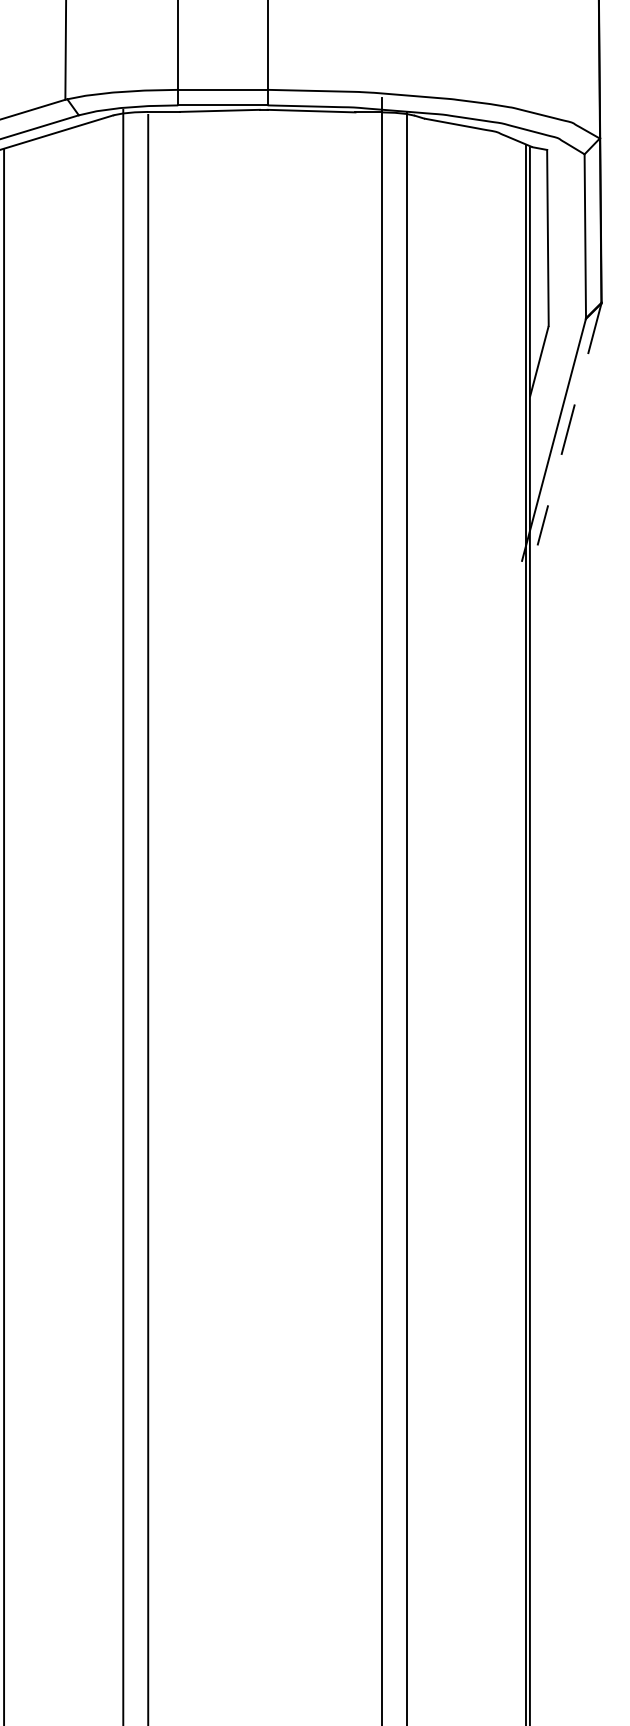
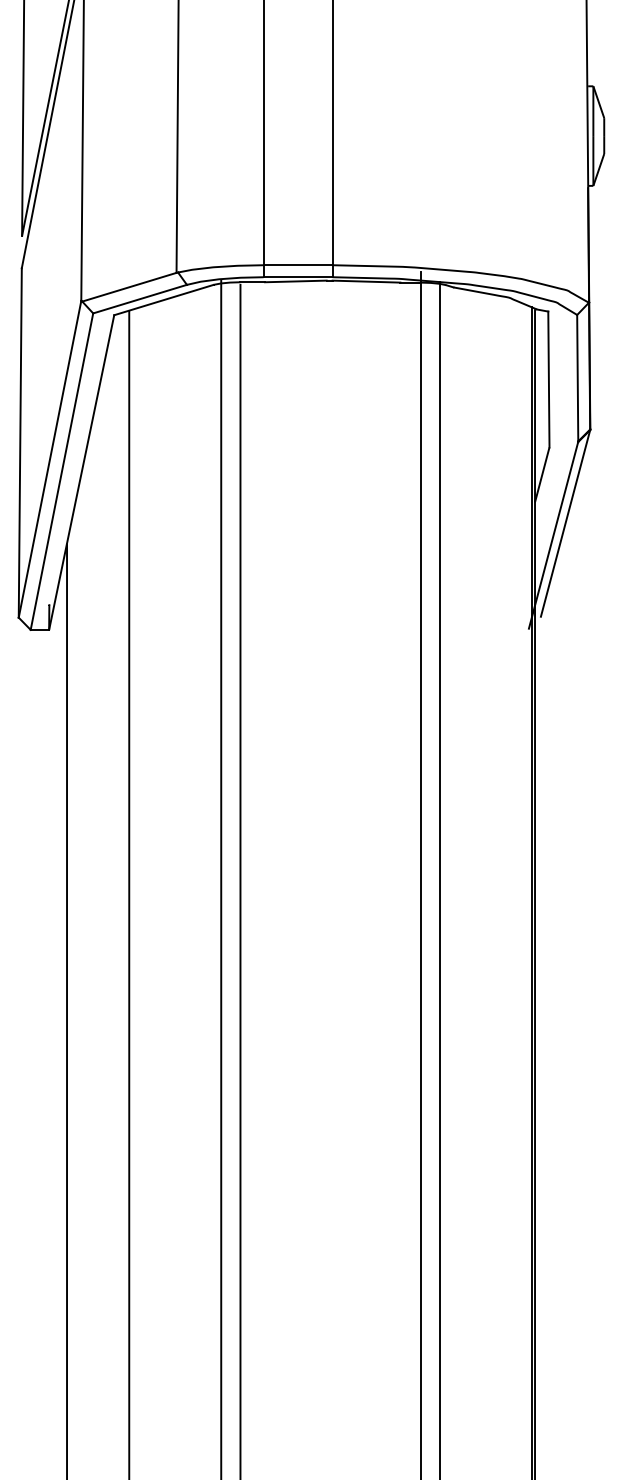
line: (569, 424) -> (565, 523), dashed -> solid

